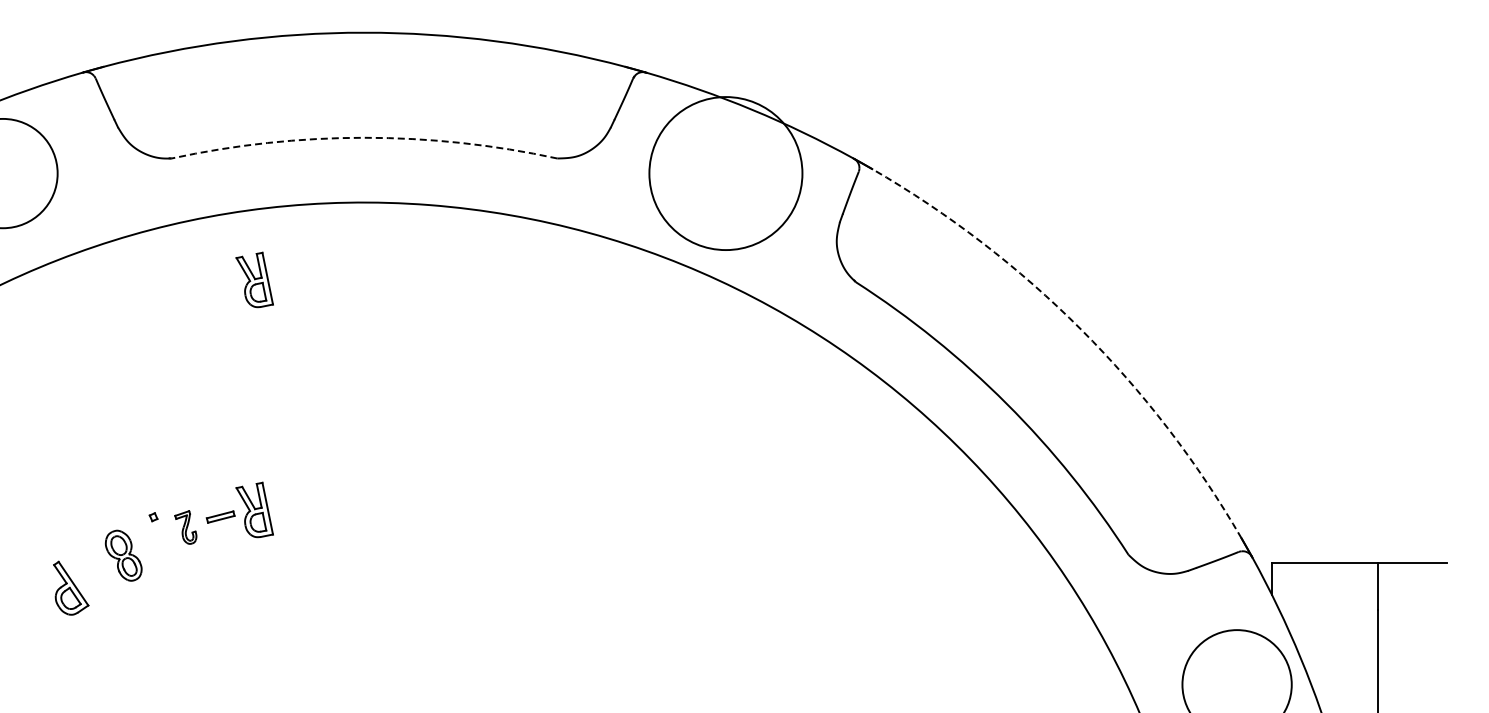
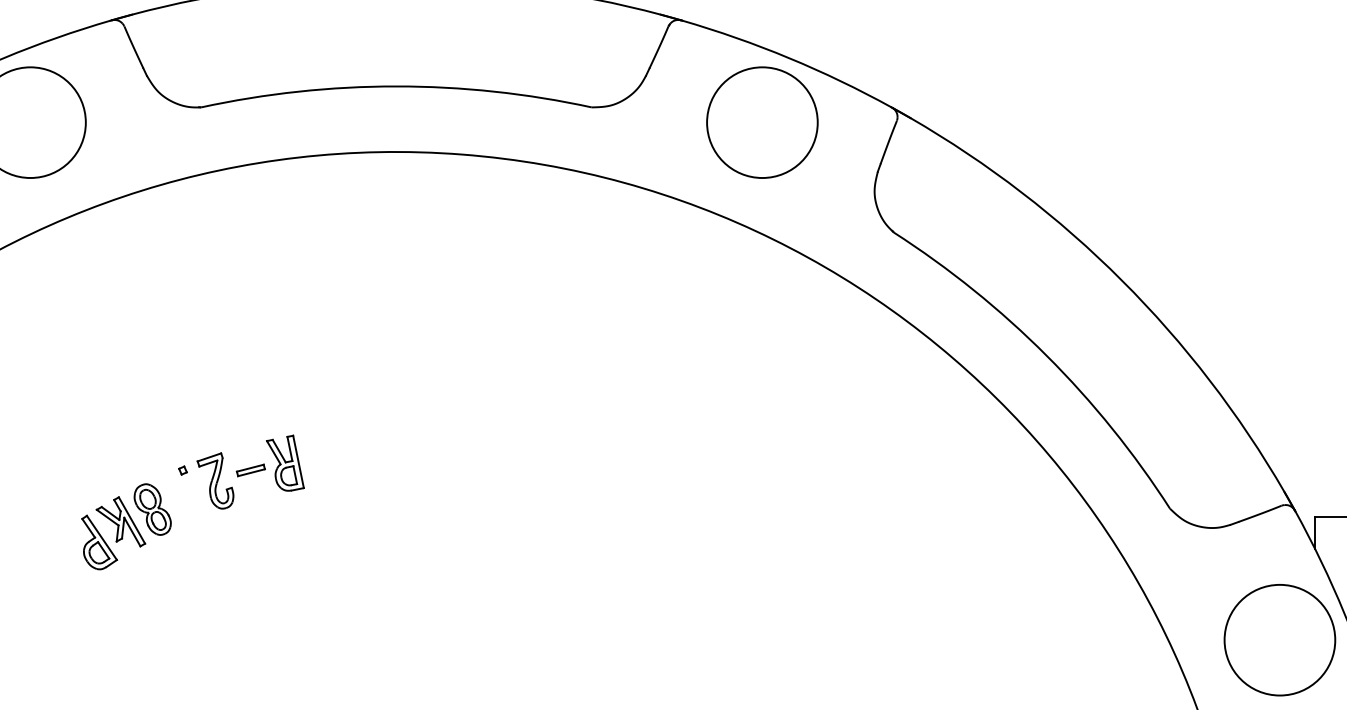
arc: (364, 137) -> (396, 86), dashed -> solid
circle: (725, 173) -> (761, 122), size x0.71
part: (254, 279) -> (285, 229), removed
arc: (1081, 329) -> (1122, 280), dashed -> solid
part: (185, 527) -> (215, 480), size x1.67
part: (92, 567) -> (121, 521), added

